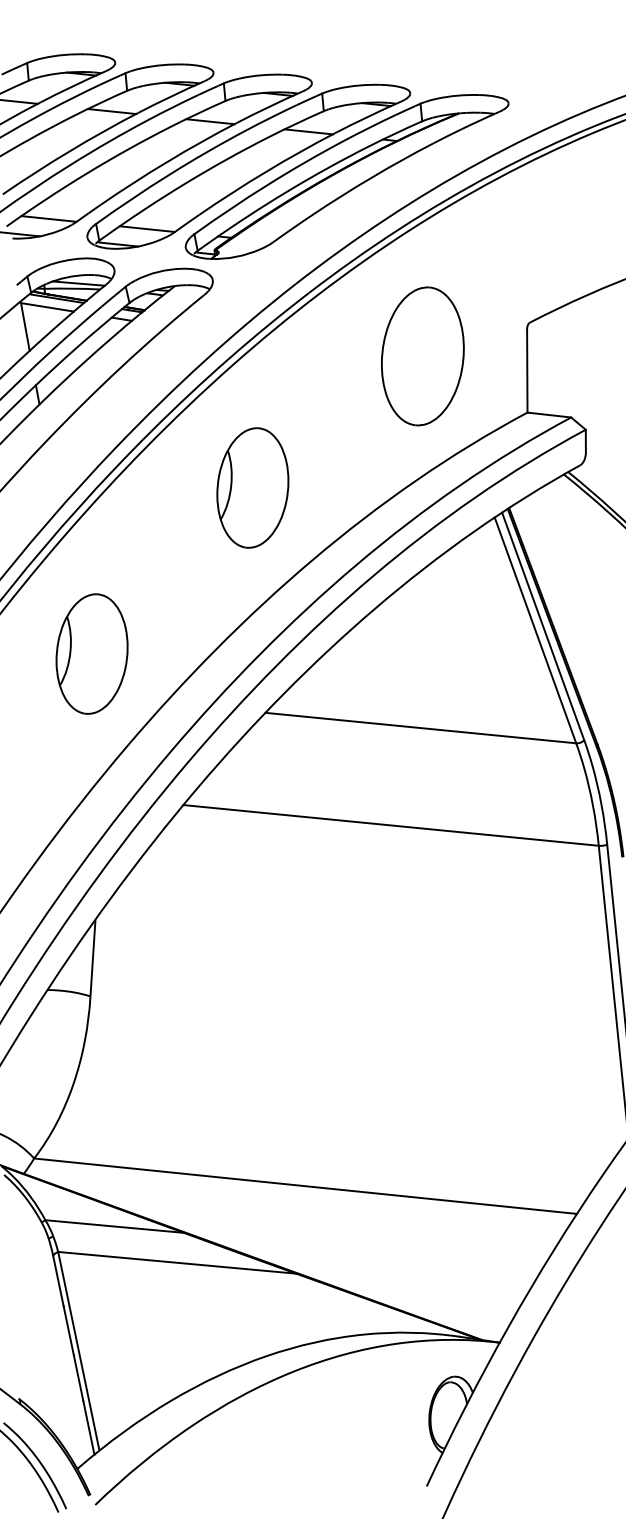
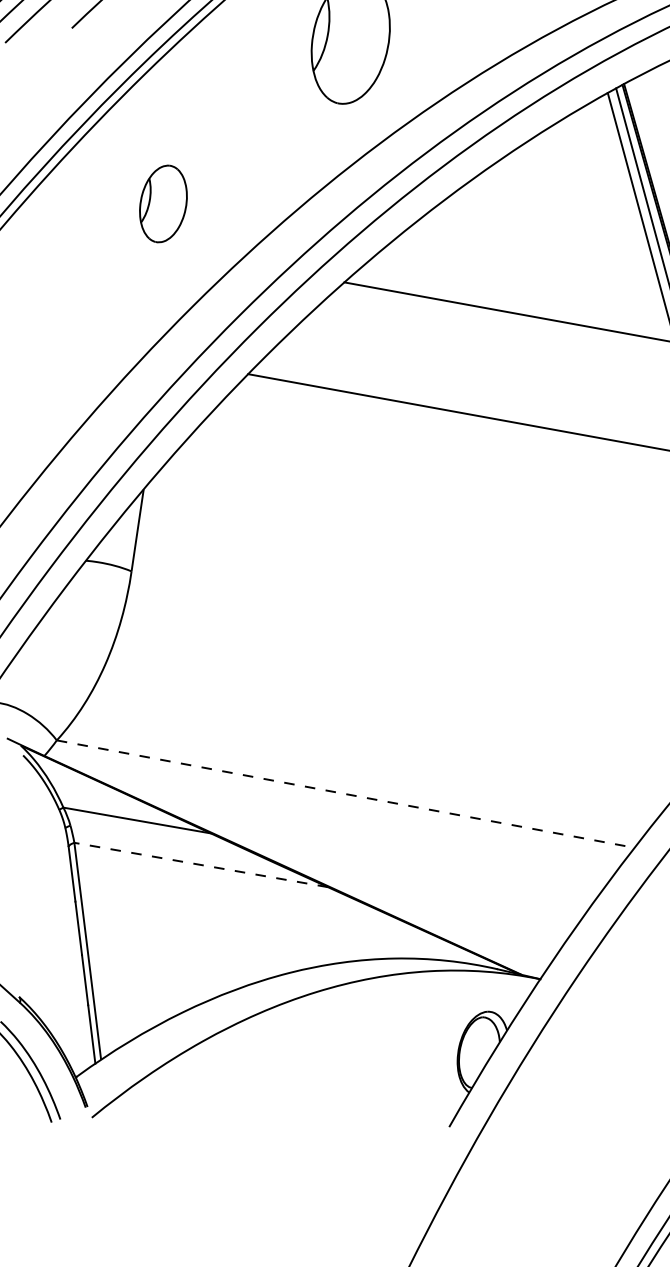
part: (91, 653) -> (162, 203), size x0.6
line: (305, 1186) -> (345, 794), solid -> dashed
line: (177, 1262) -> (201, 864), solid -> dashed

